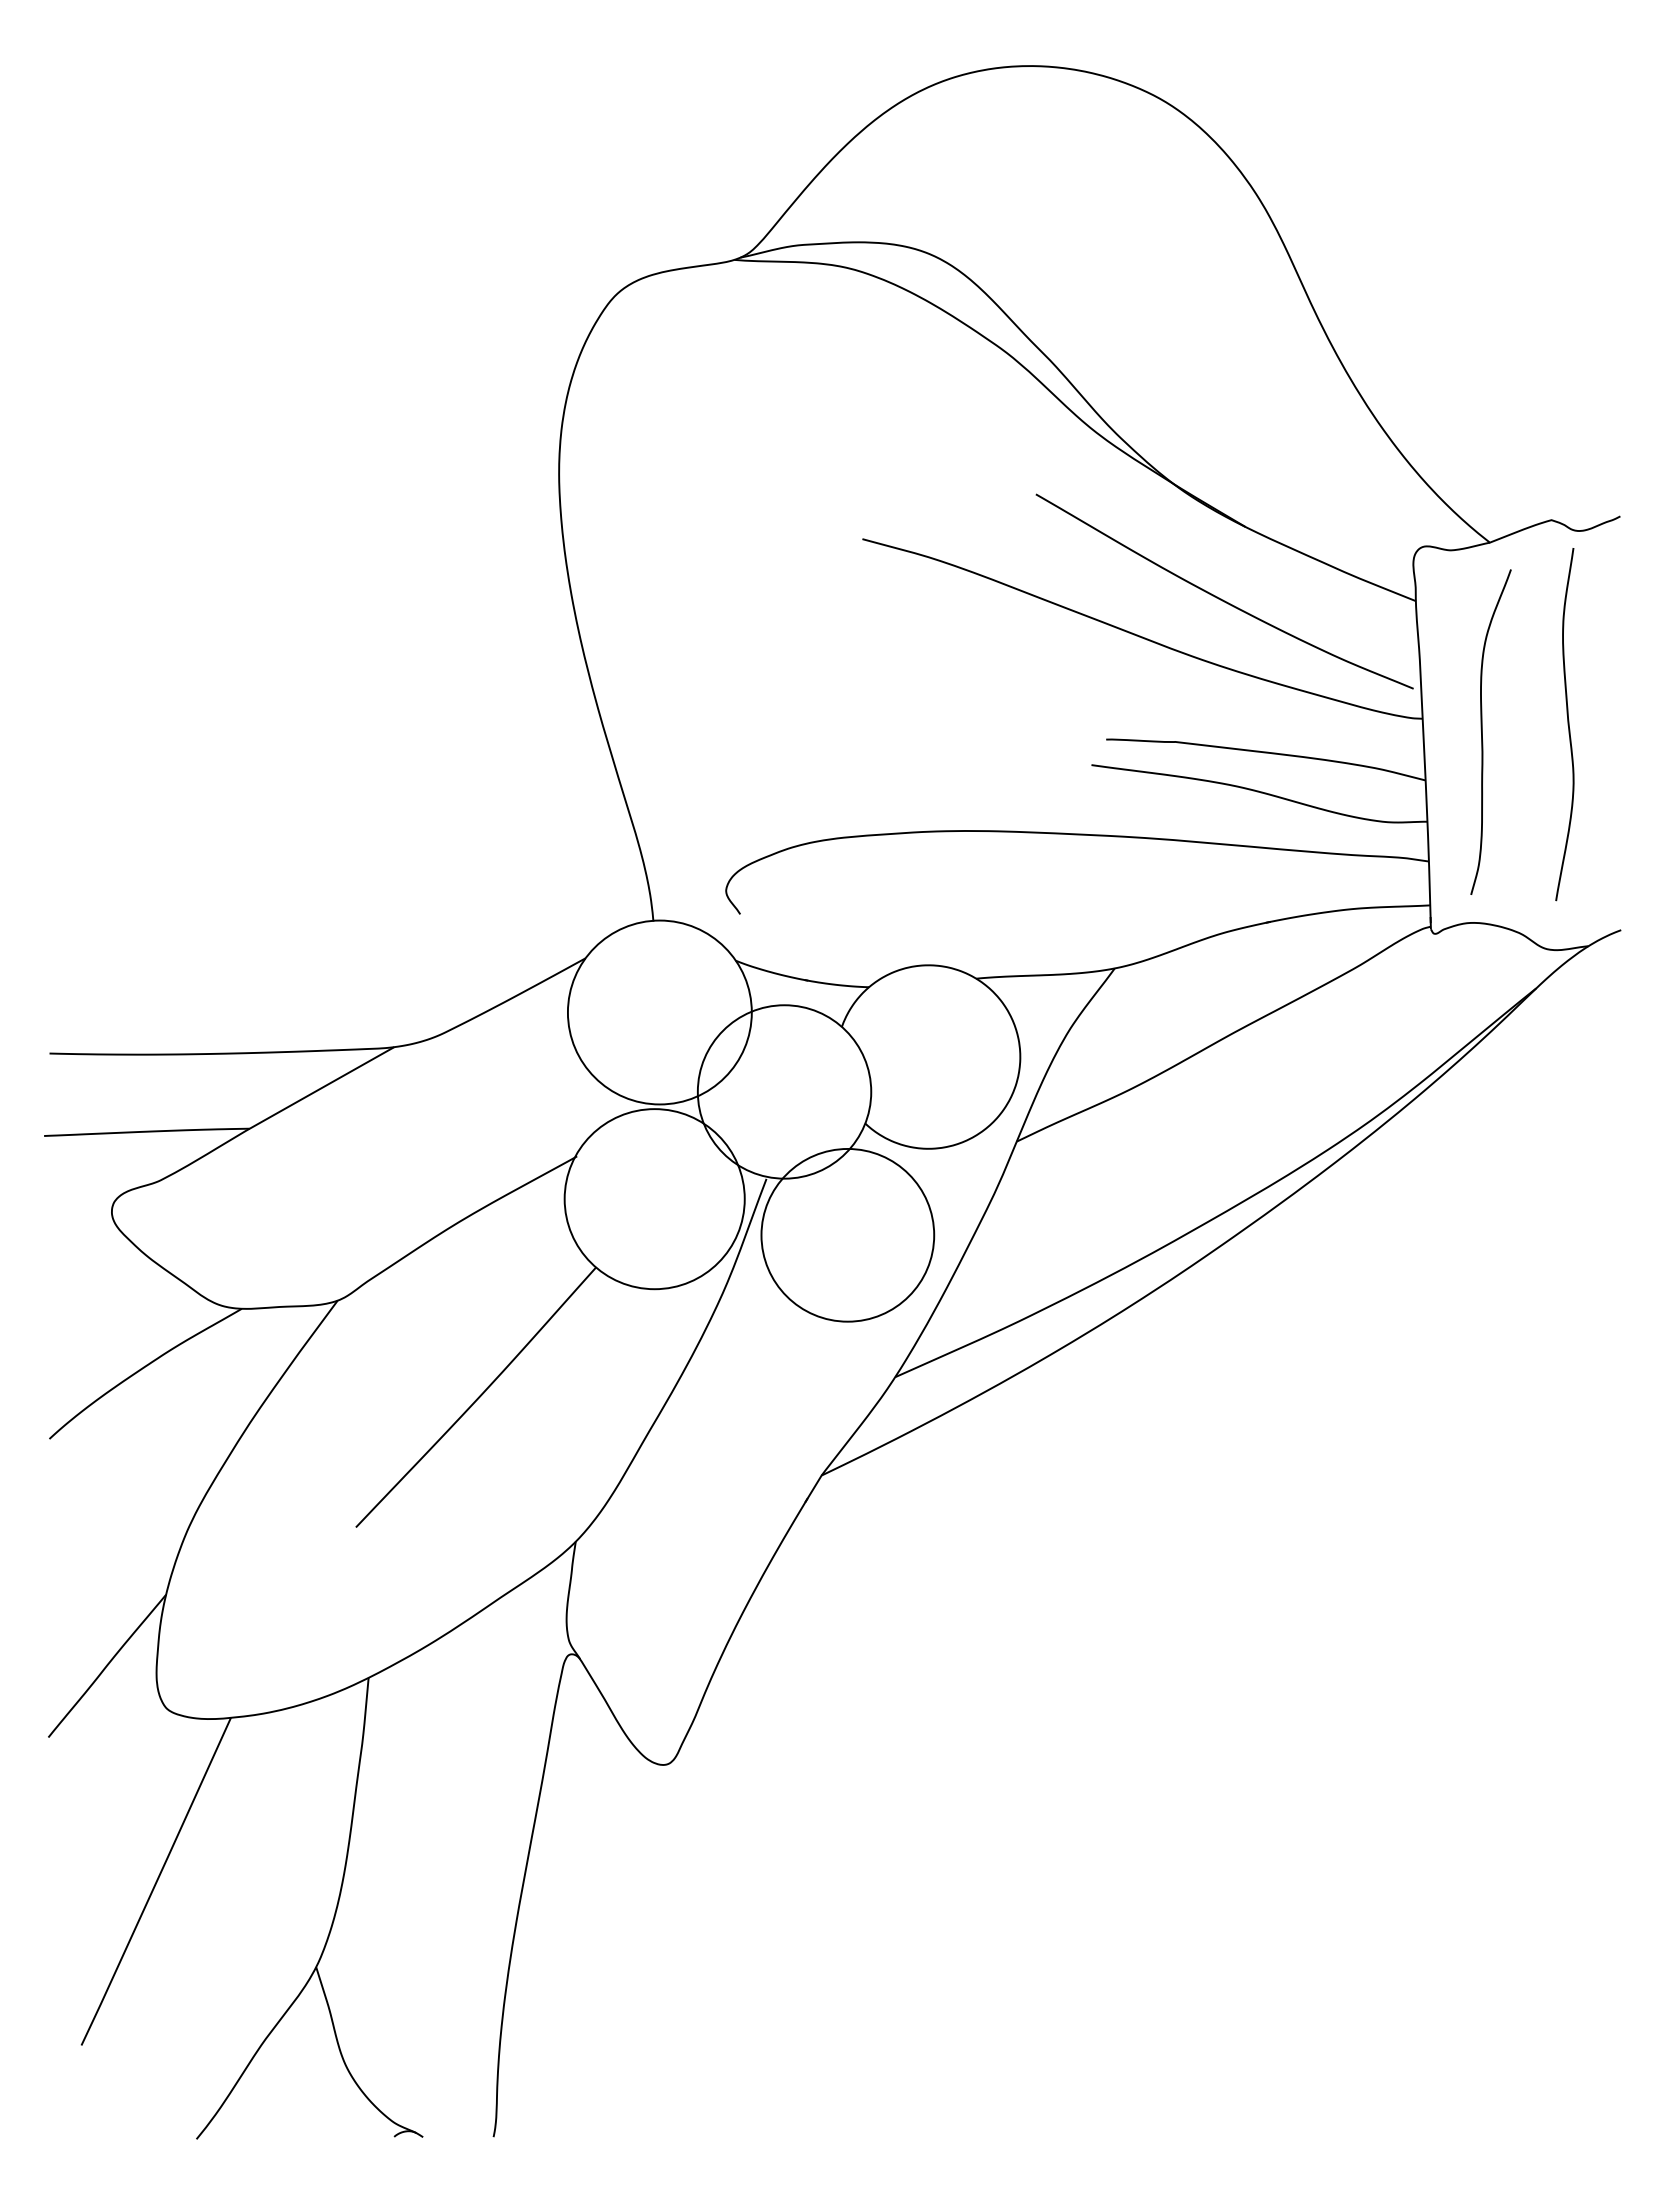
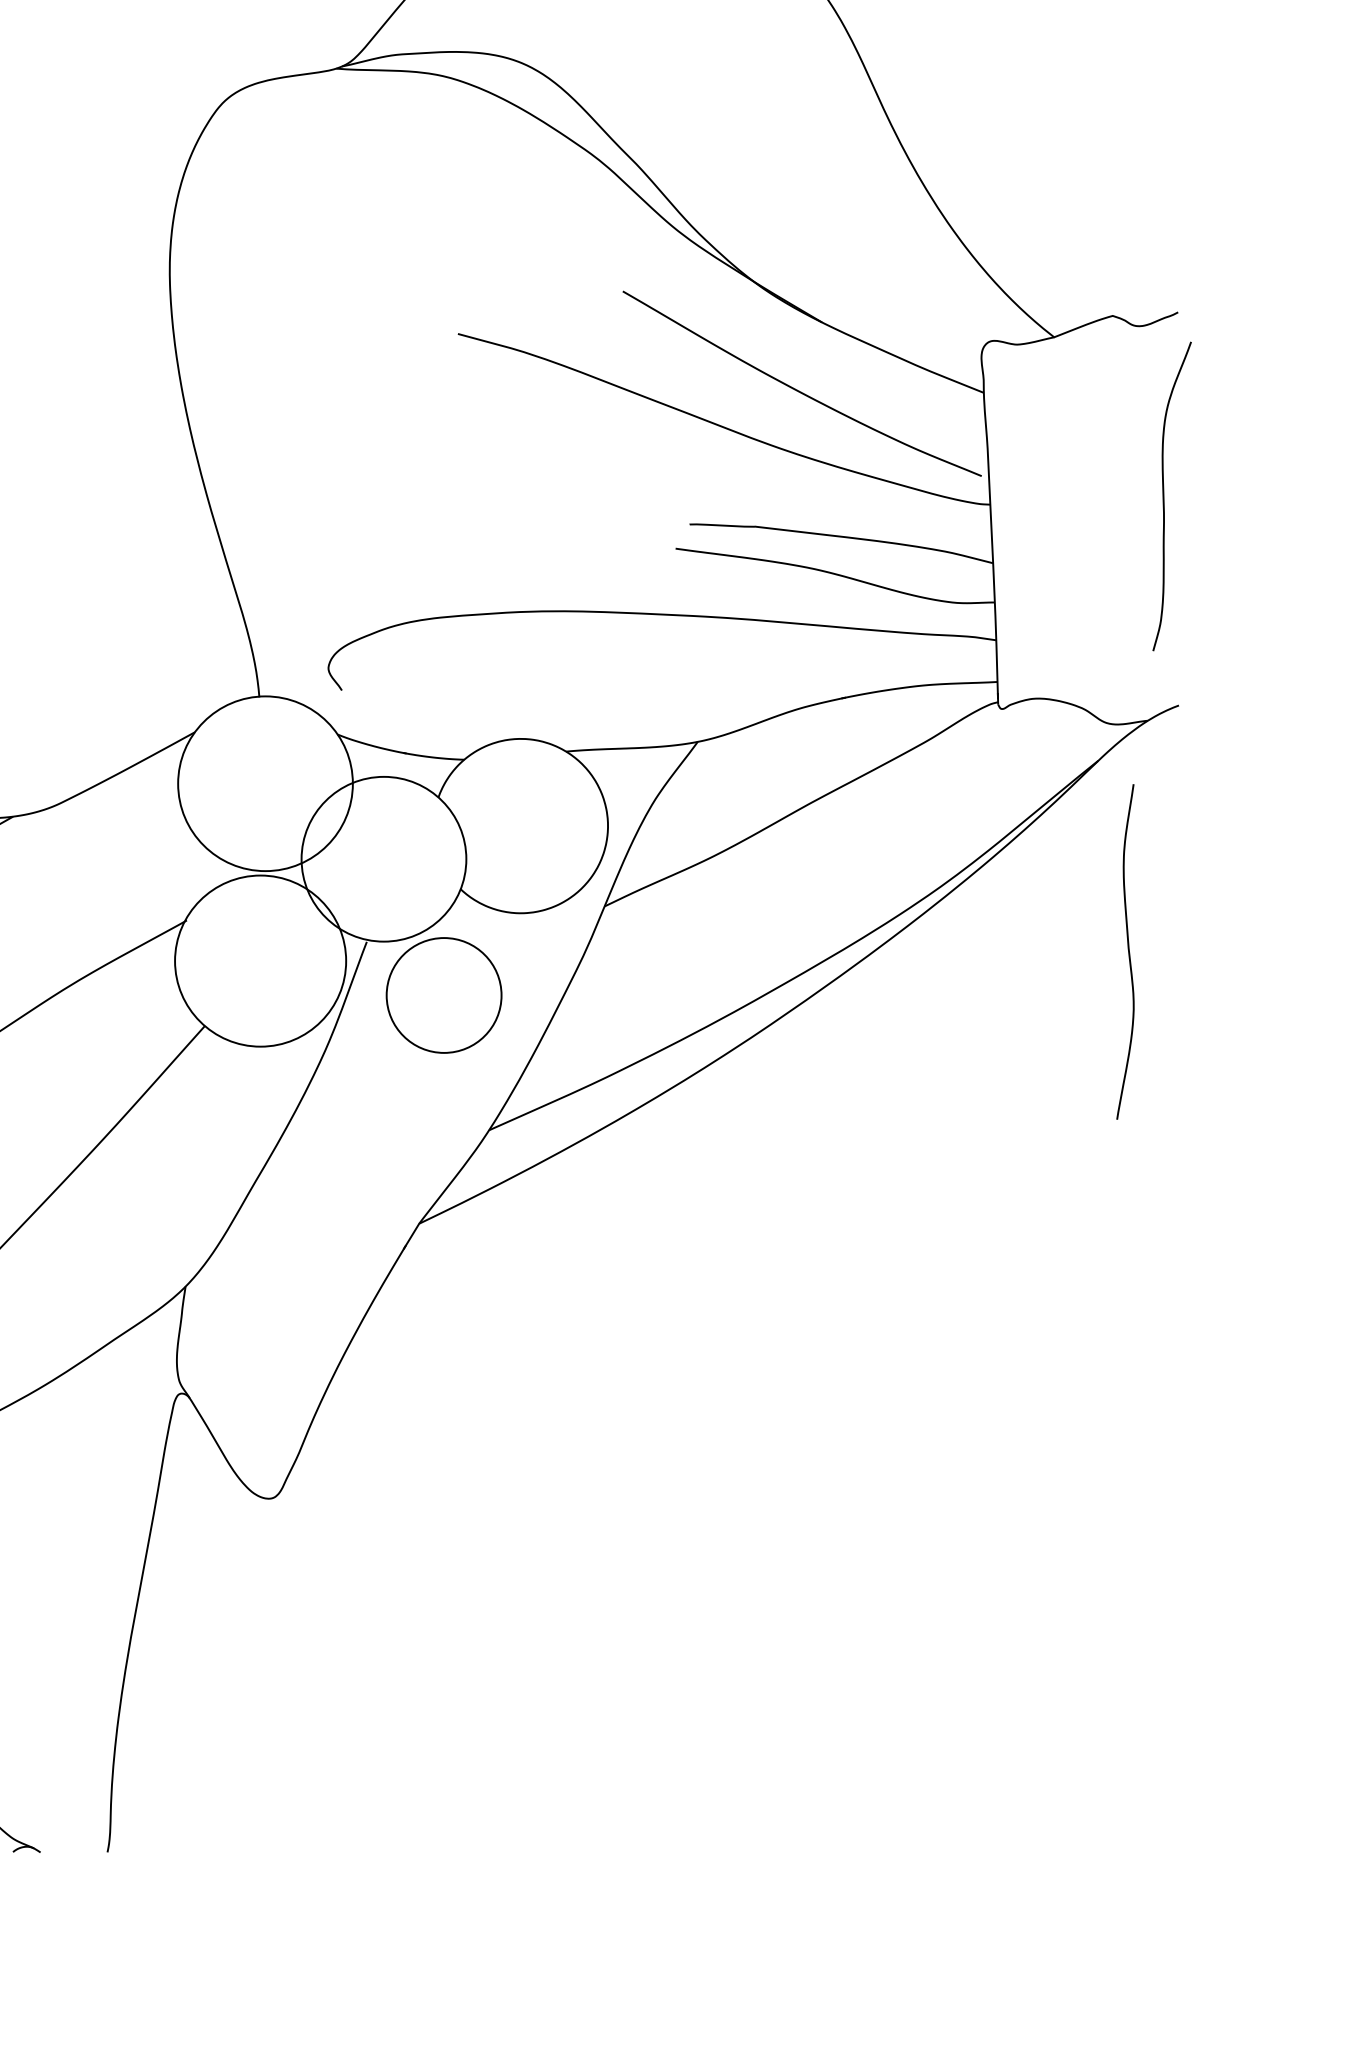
curve: (1567, 724) -> (1127, 951), moved
curve: (1482, 731) -> (1164, 495), moved
circle: (847, 1234) -> (443, 994), size x0.7

